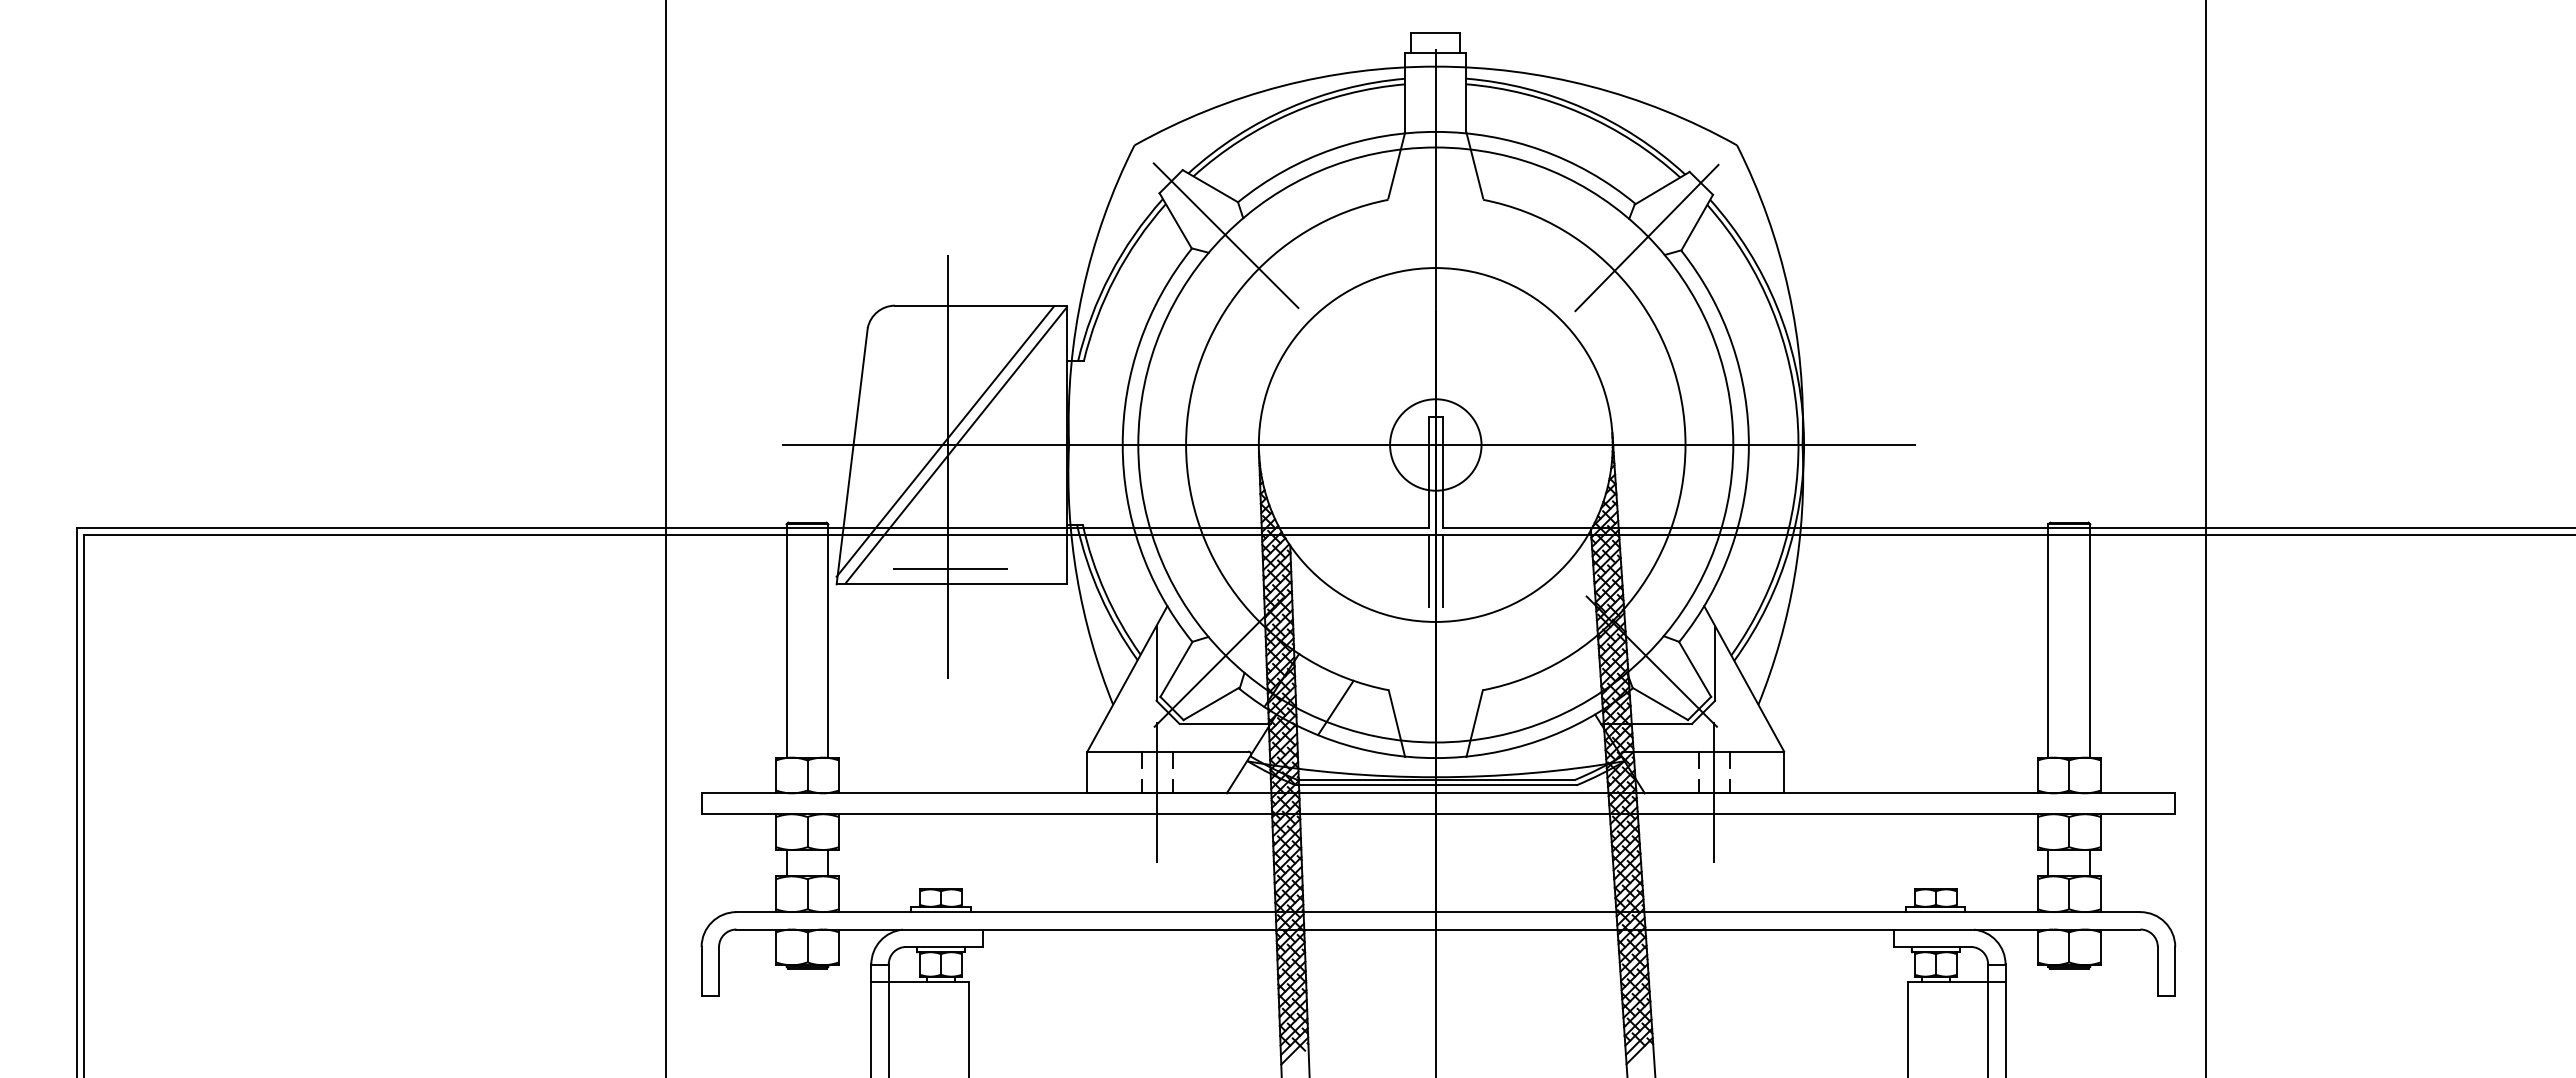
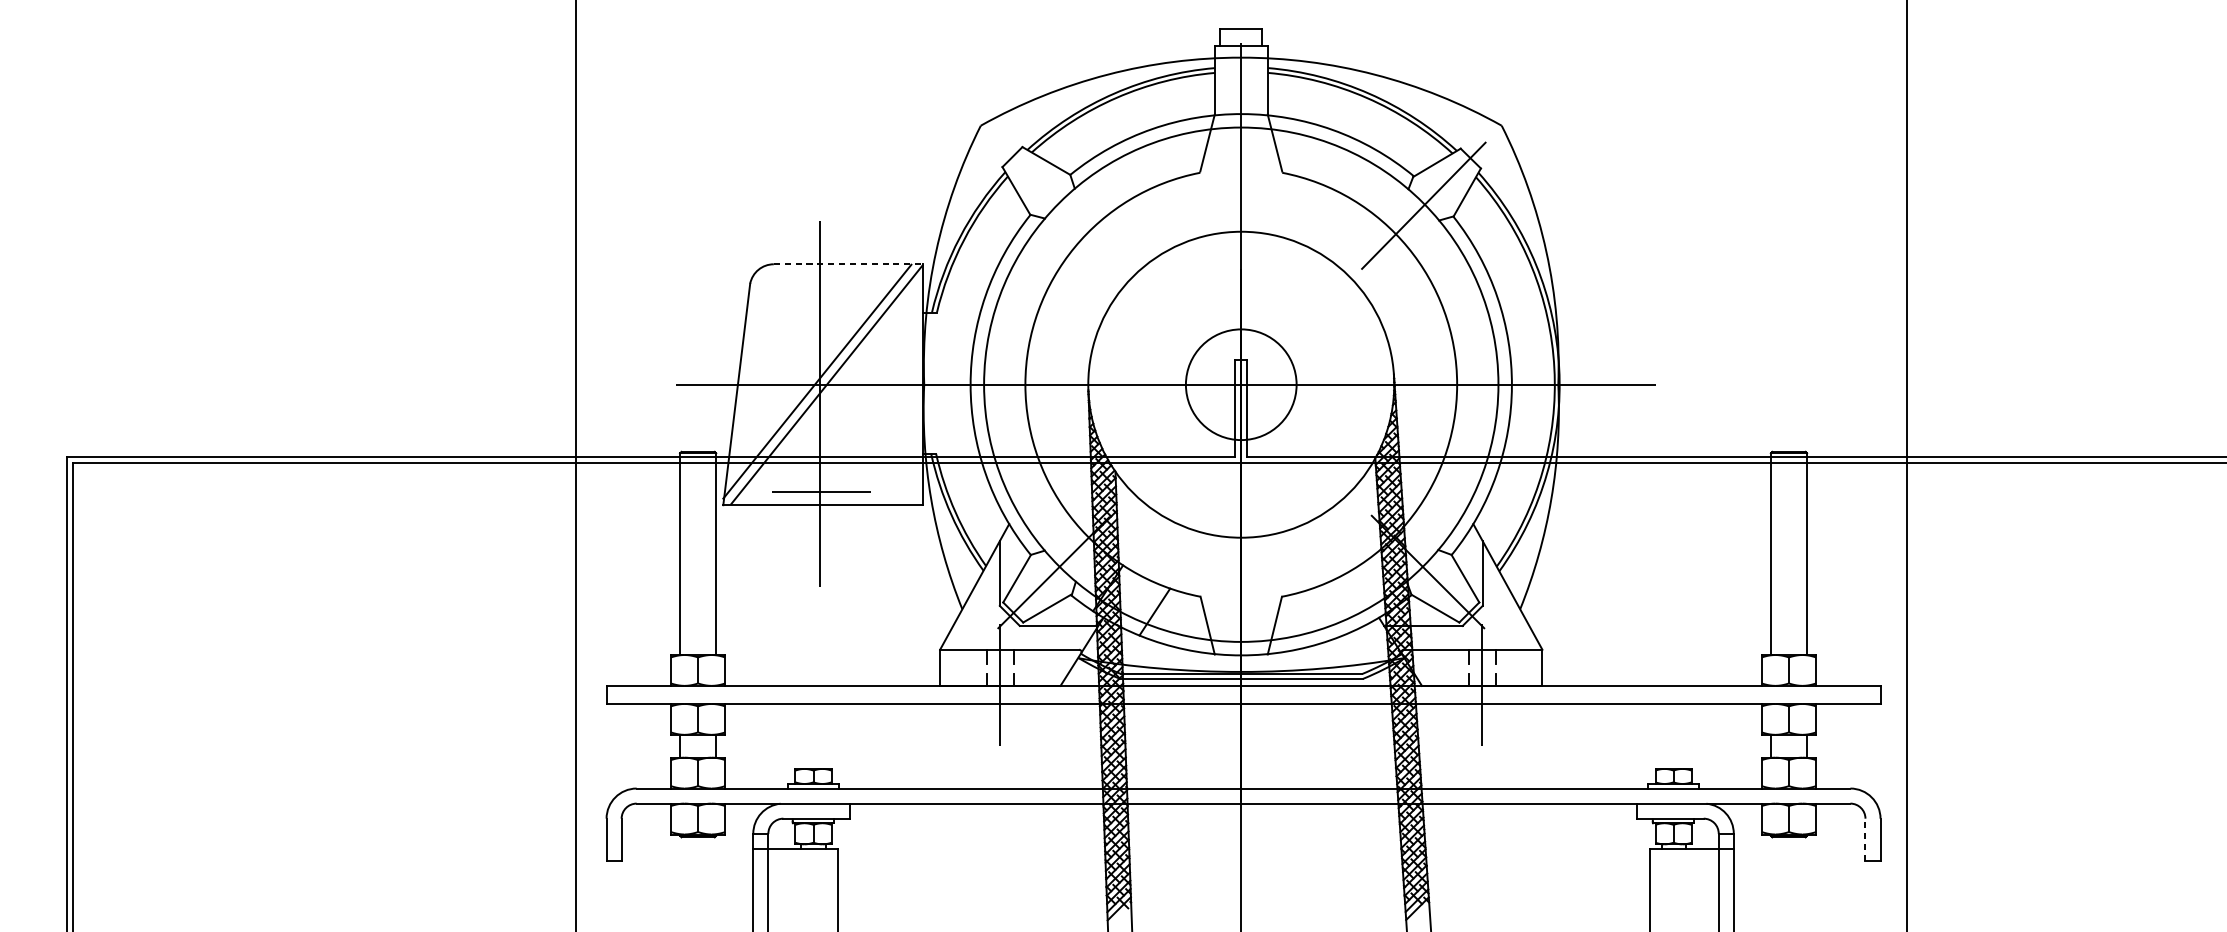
line: (1226, 235) -> (1060, 203), removed
line: (981, 305) -> (848, 264), solid -> dashed
circle: (1435, 444) -> (1241, 384), size x1.4
line: (1428, 570) -> (1234, 493), removed
line: (1442, 570) -> (1247, 493), removed
line: (2157, 970) -> (1865, 839), solid -> dashed

